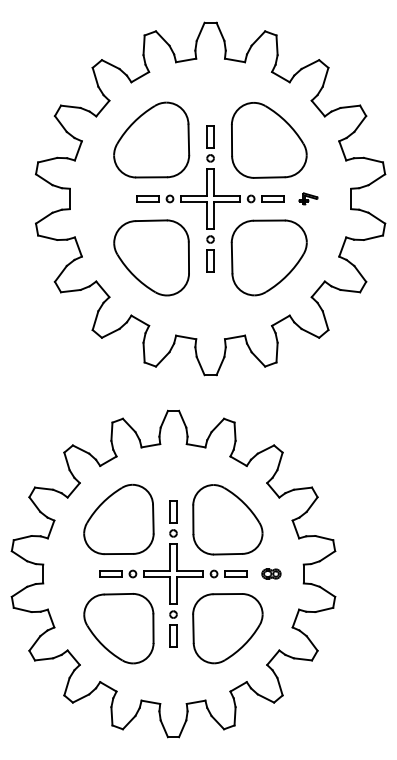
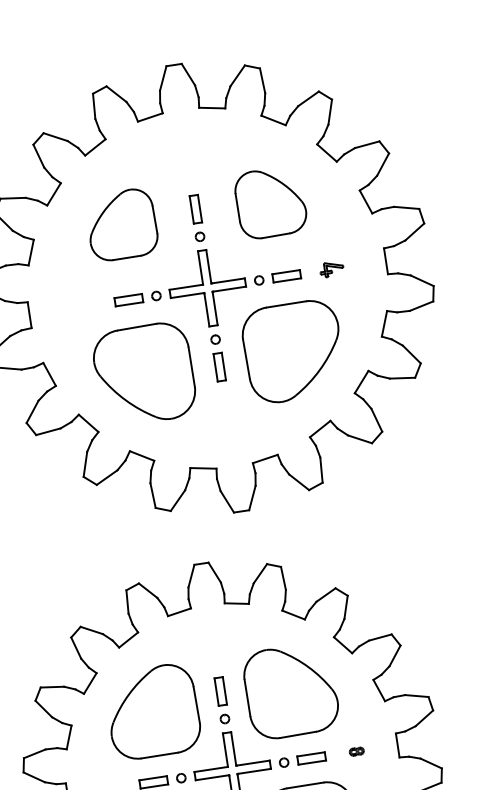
part: (151, 139) -> (121, 224), size x0.7
part: (268, 140) -> (270, 203), size x0.7
part: (271, 573) -> (356, 750), size x0.6

